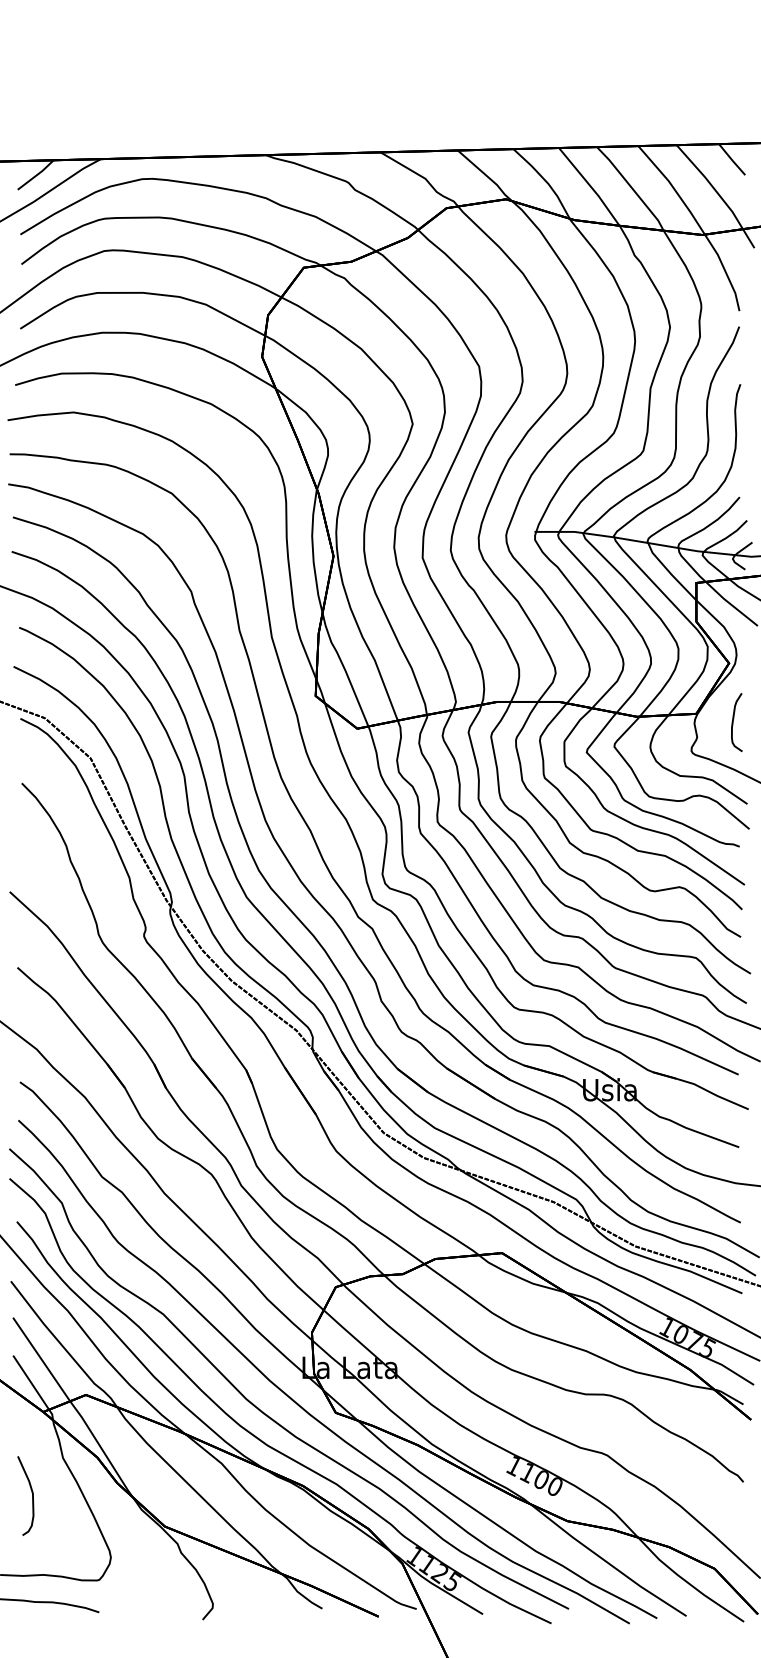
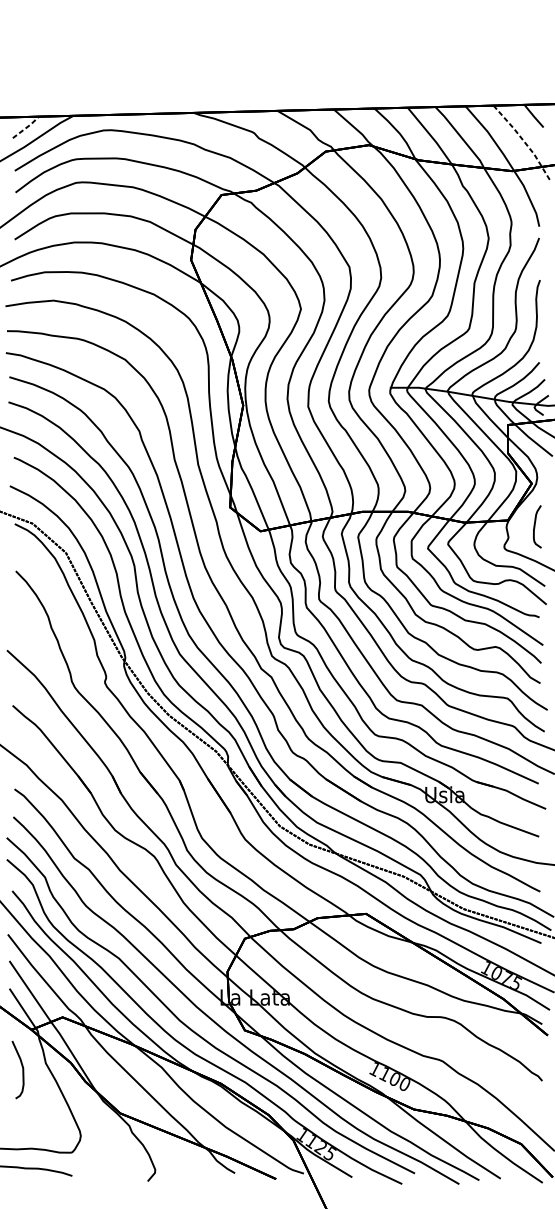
line: (37, 174) -> (27, 127), solid -> dashed
line: (719, 194) -> (524, 141), solid -> dashed
curve: (31, 1492) -> (22, 1067), moved

